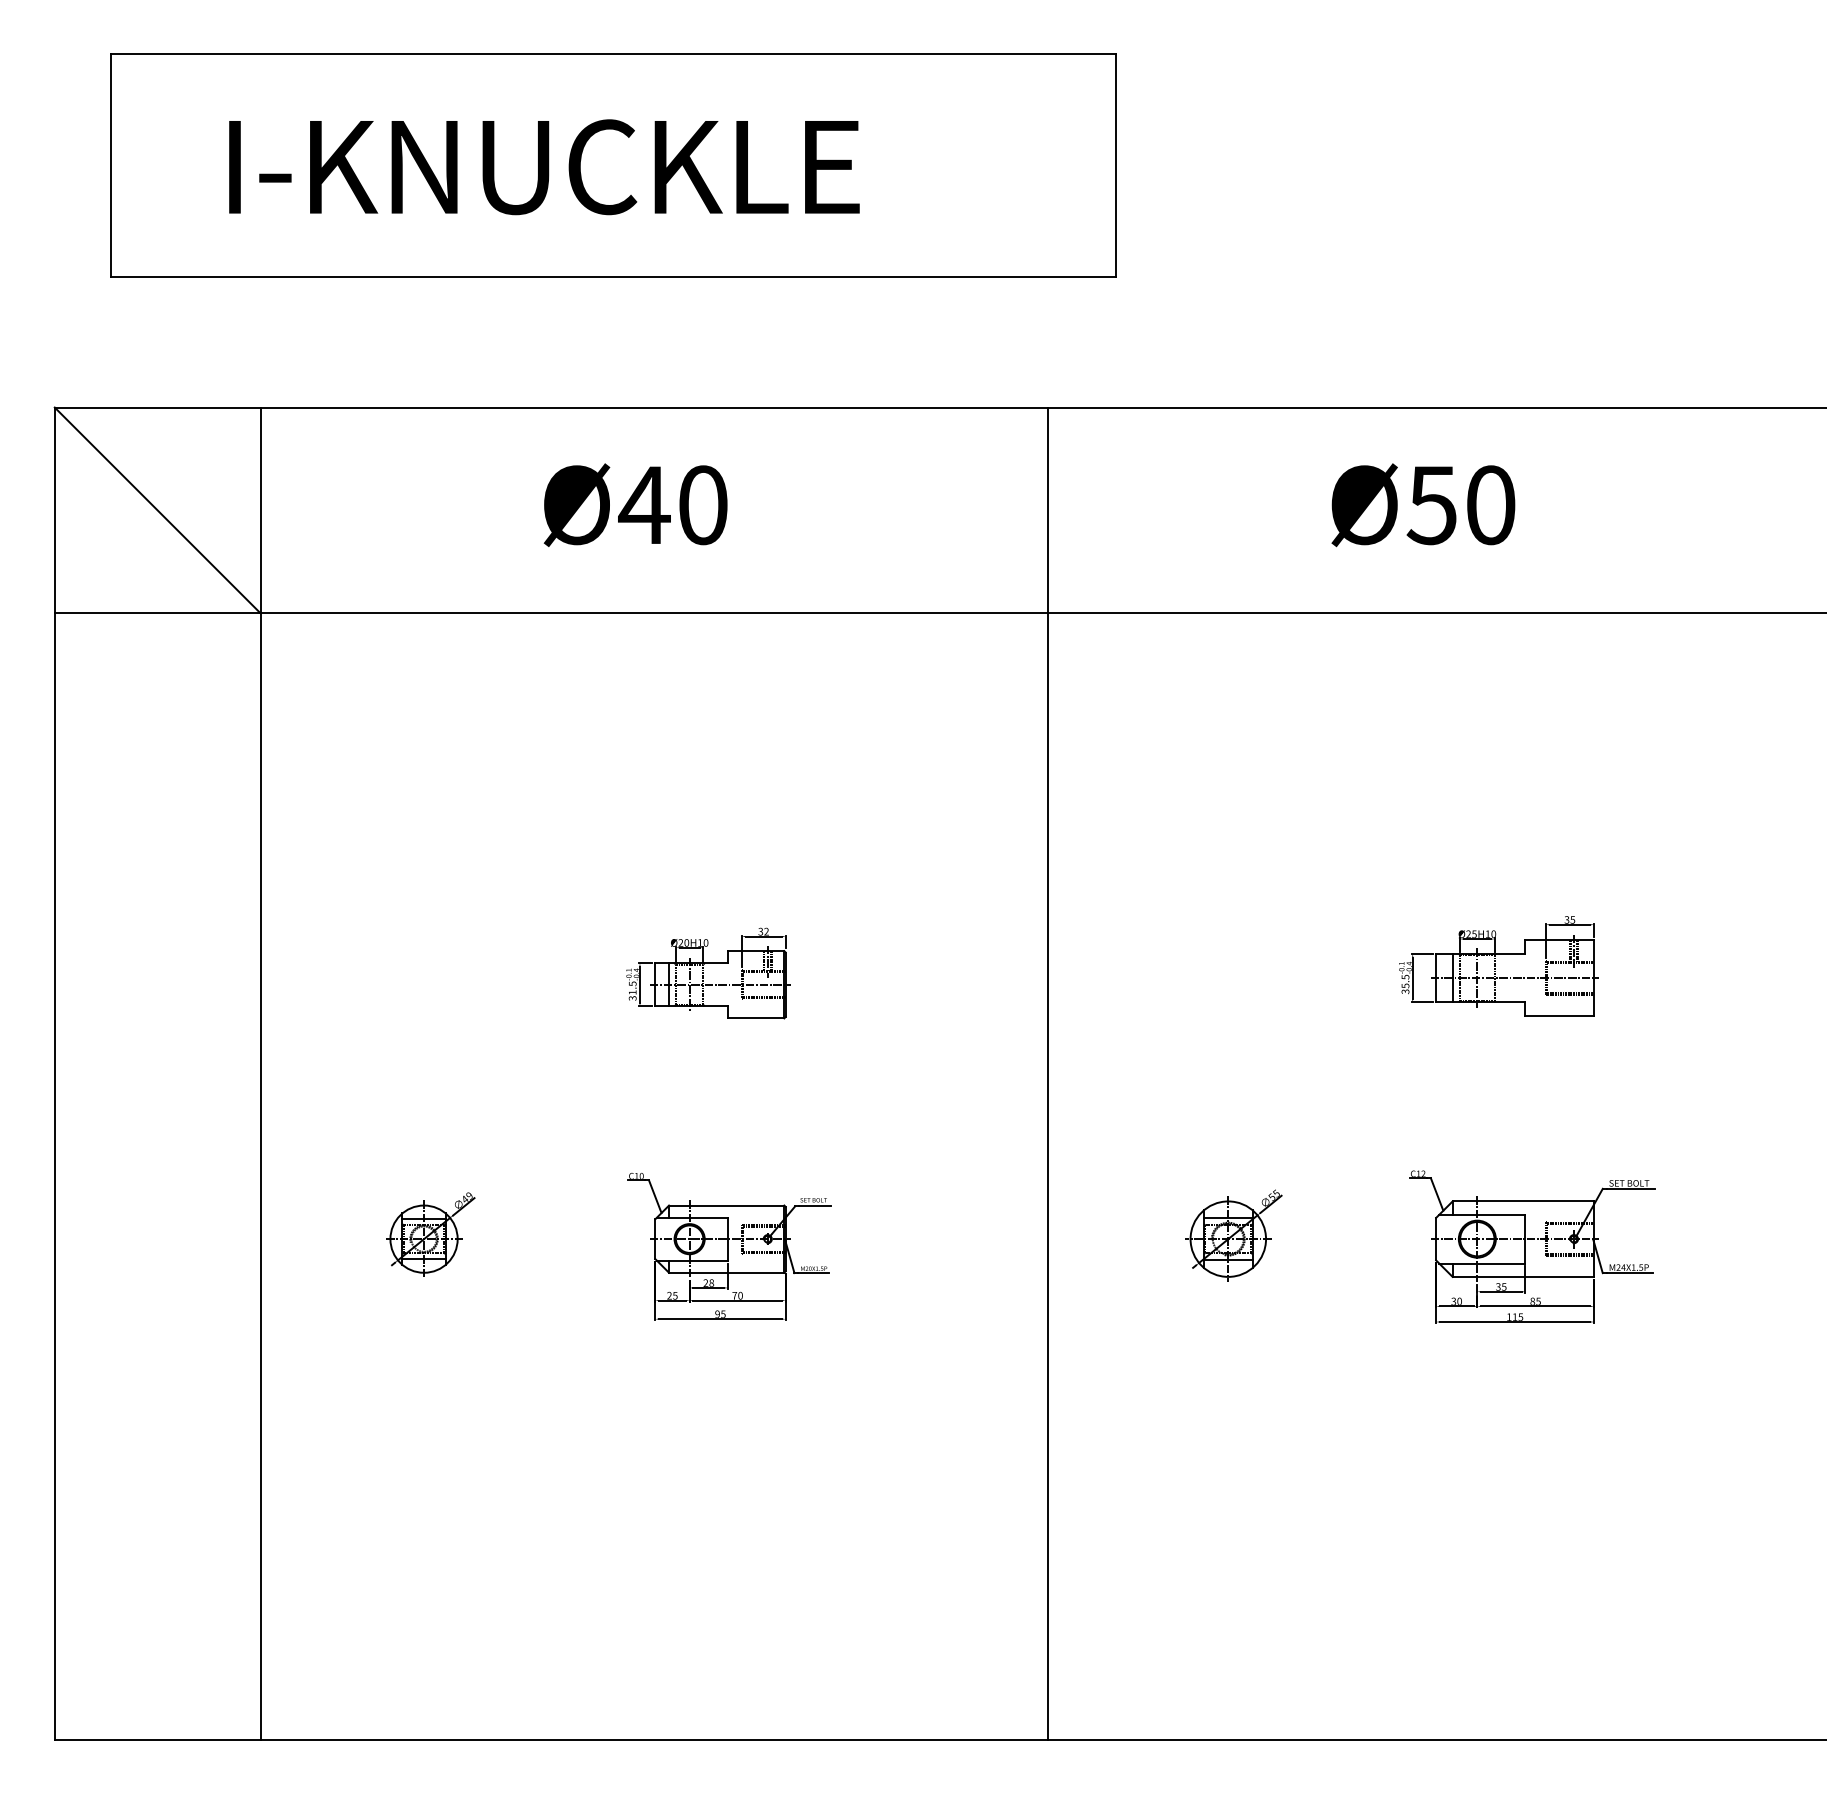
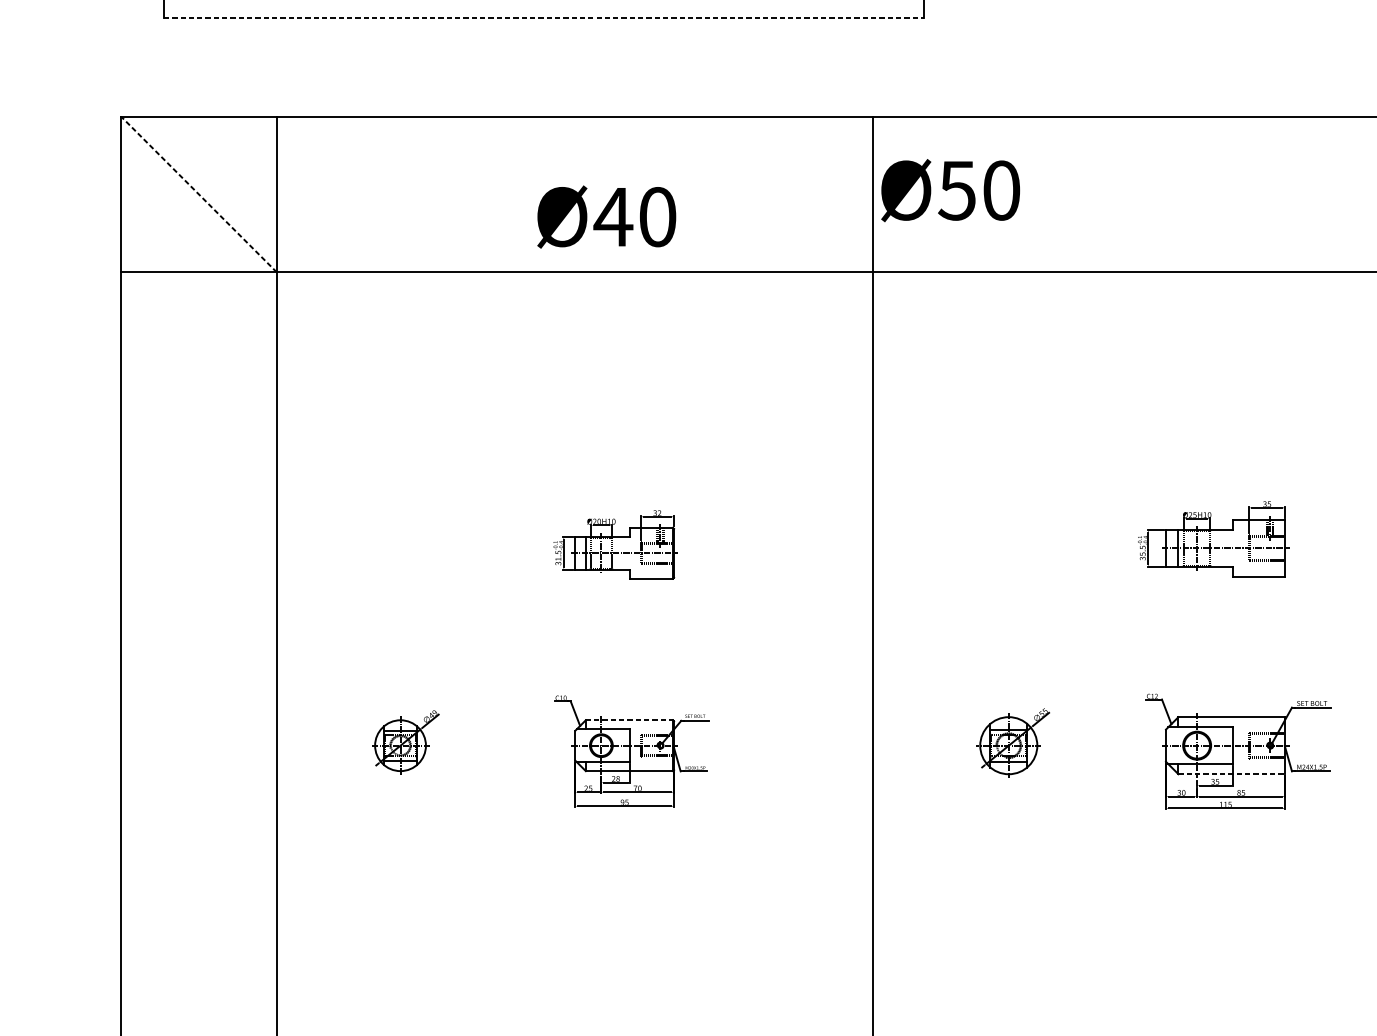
line: (613, 277) -> (543, 18), solid -> dashed
text: (635, 504) -> (606, 216), moved
text: (1423, 505) -> (950, 190), moved
line: (157, 510) -> (198, 194), solid -> dashed
line: (726, 1205) -> (629, 720), solid -> dashed
line: (1523, 1276) -> (1232, 773), solid -> dashed

